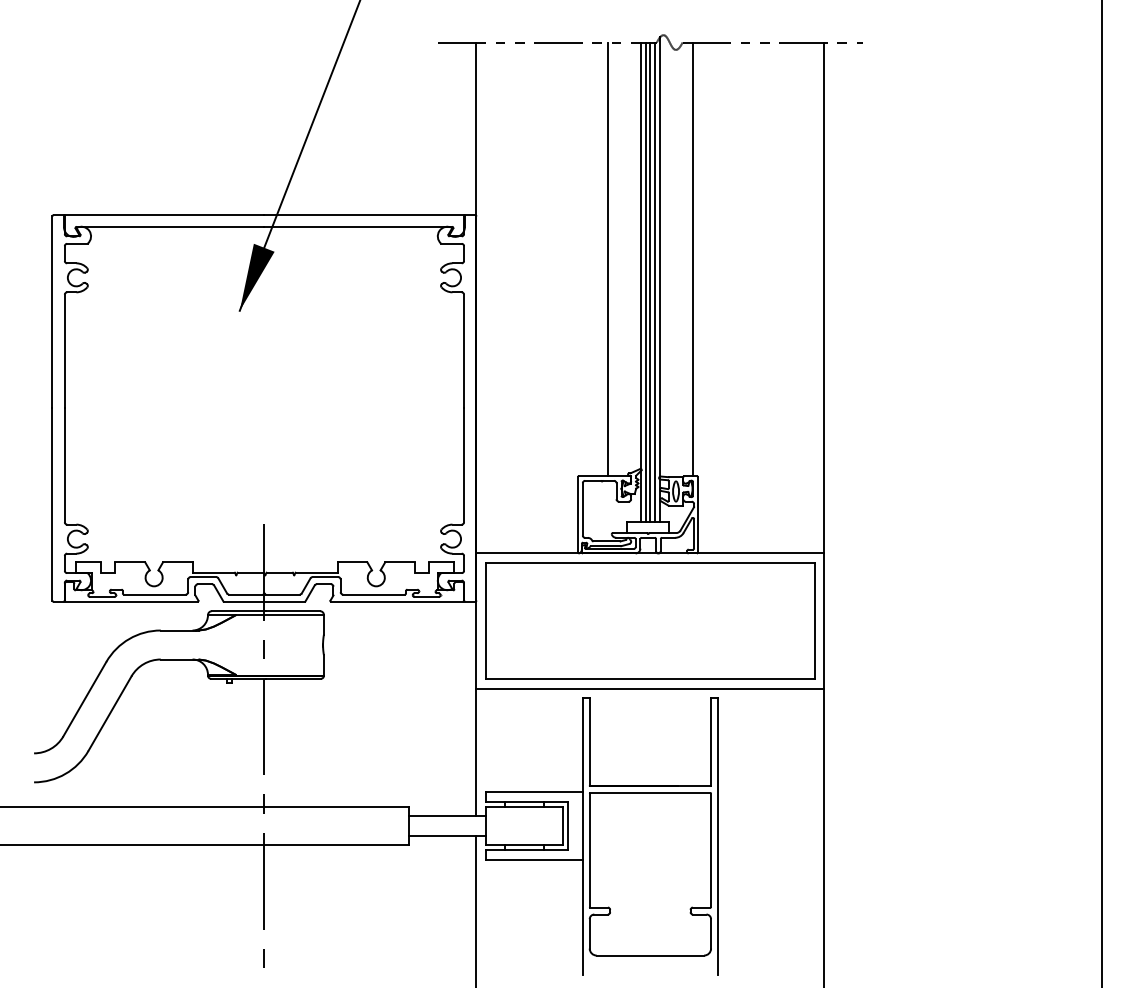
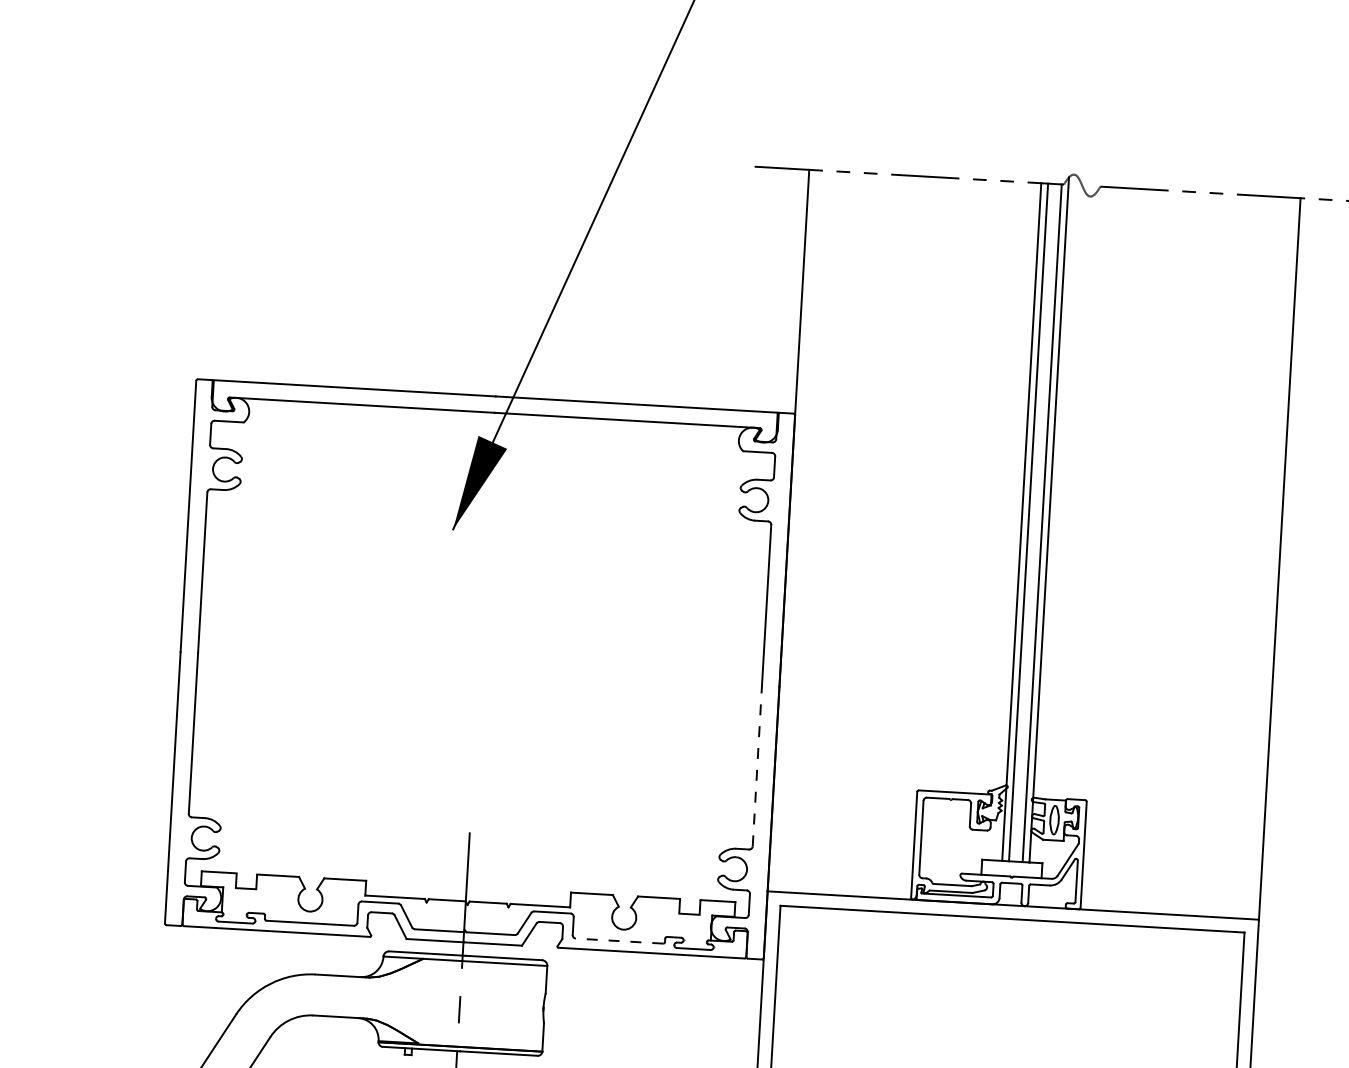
line: (608, 258) -> (978, 485), removed
line: (692, 259) -> (1096, 493), removed
line: (650, 282) -> (1035, 522), removed
line: (464, 465) -> (757, 766), solid -> dashed
line: (373, 594) -> (618, 940), solid -> dashed

